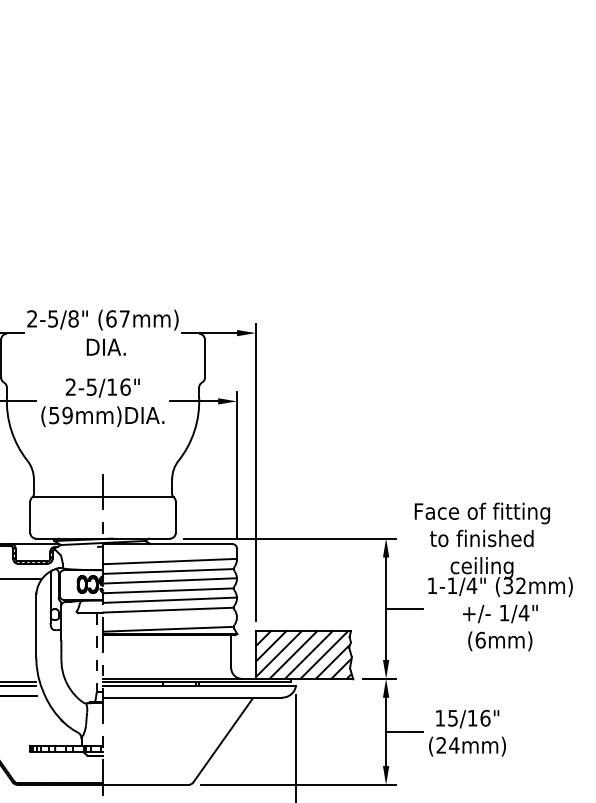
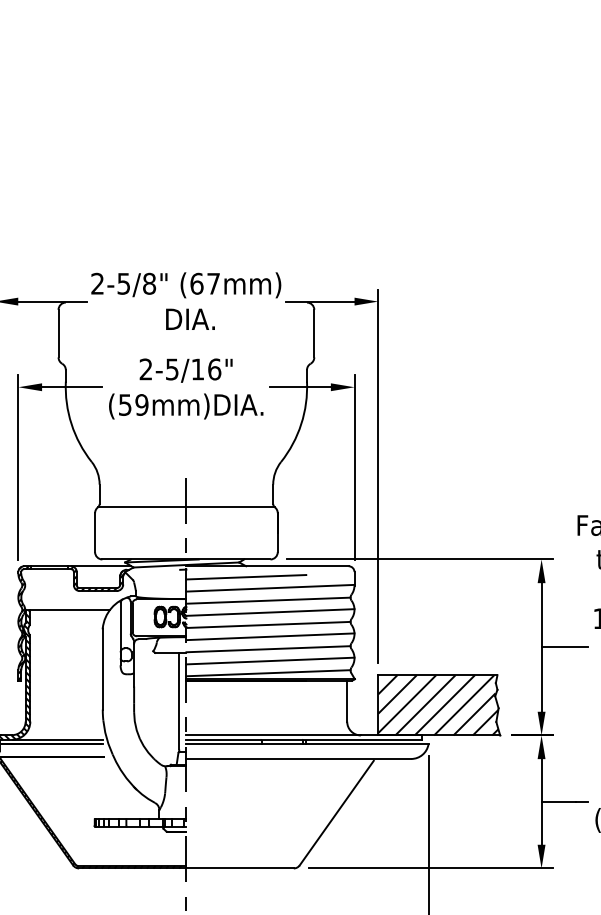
line: (150, 552) -> (245, 576), added
line: (170, 619) -> (271, 660), added
line: (97, 651) -> (179, 701), dashed -> solid

